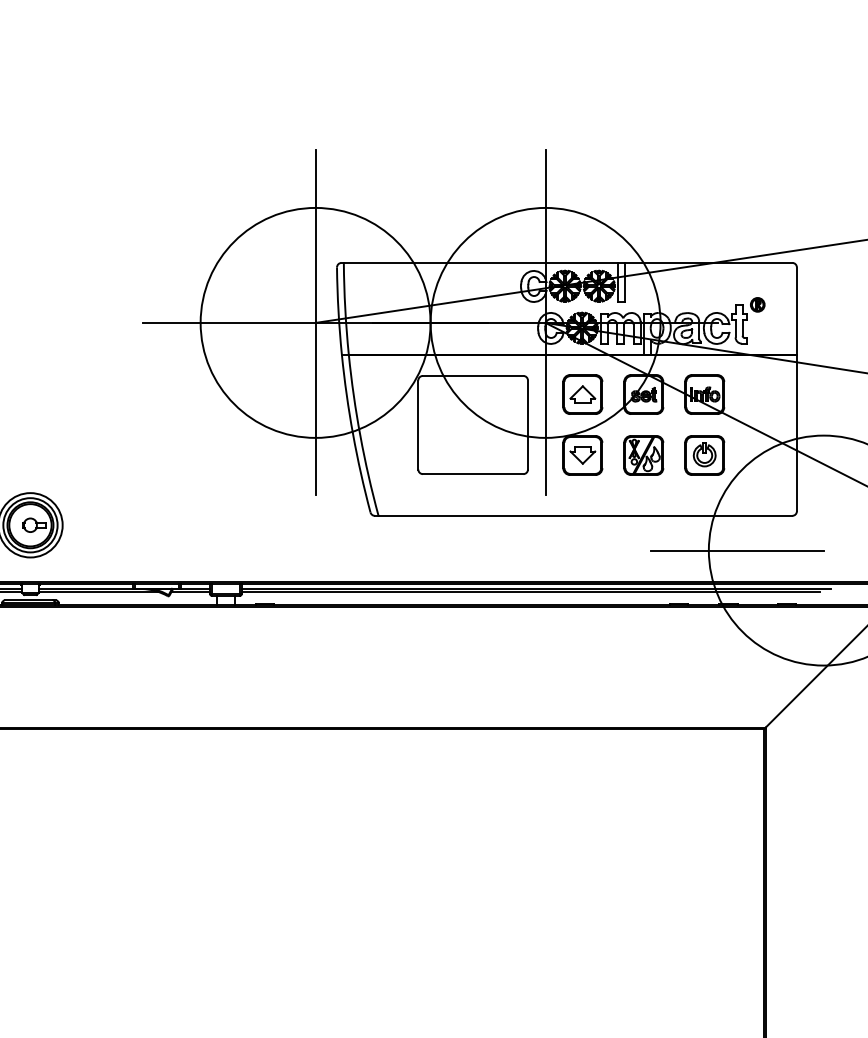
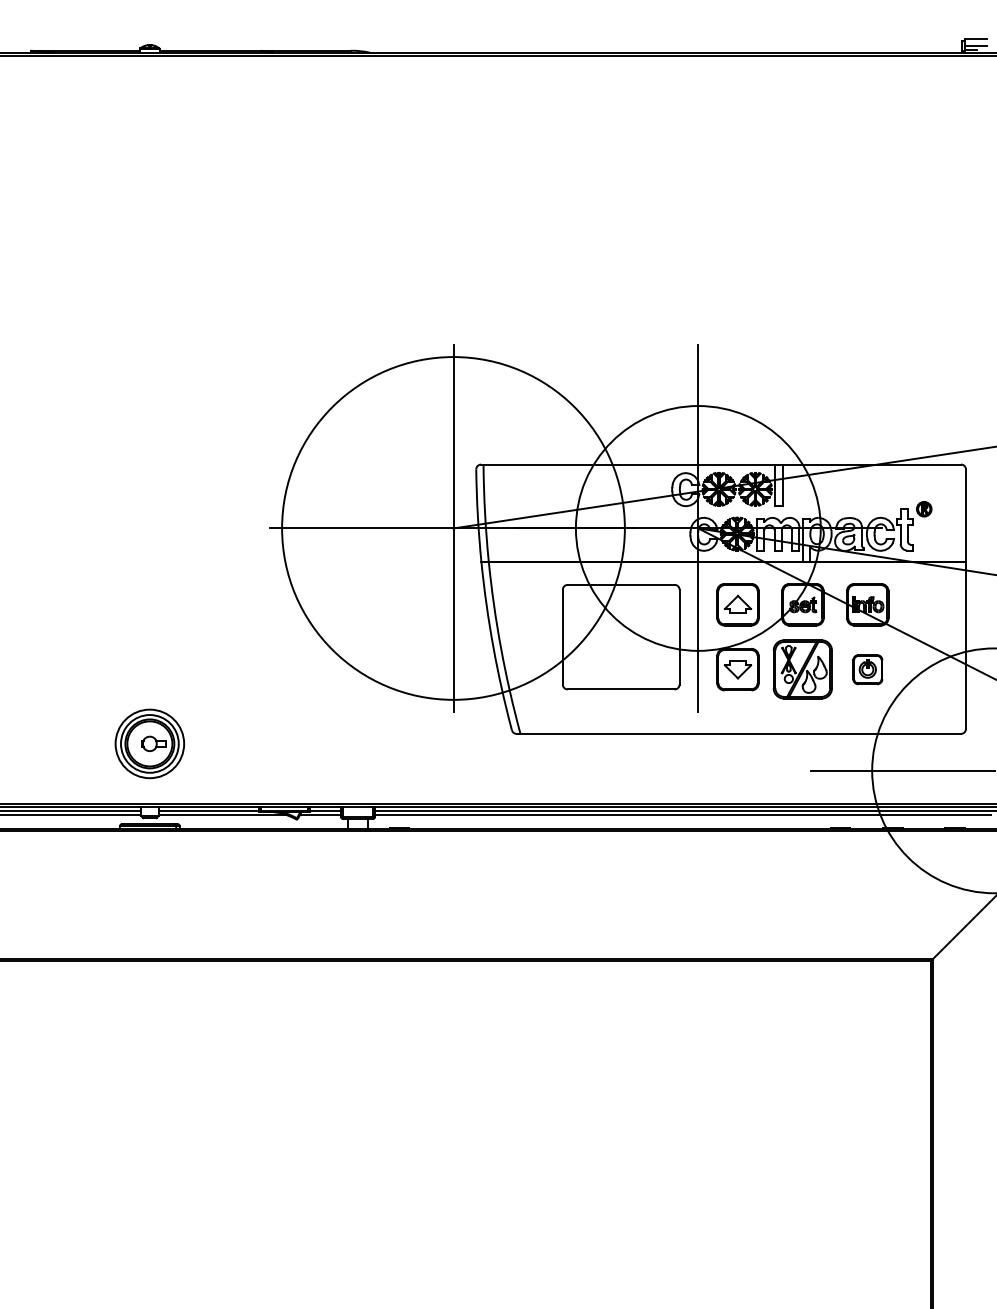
circle: (315, 322) -> (453, 528), size x1.4
part: (643, 455) -> (802, 669), size x1.4
part: (704, 455) -> (867, 669), size x0.7

